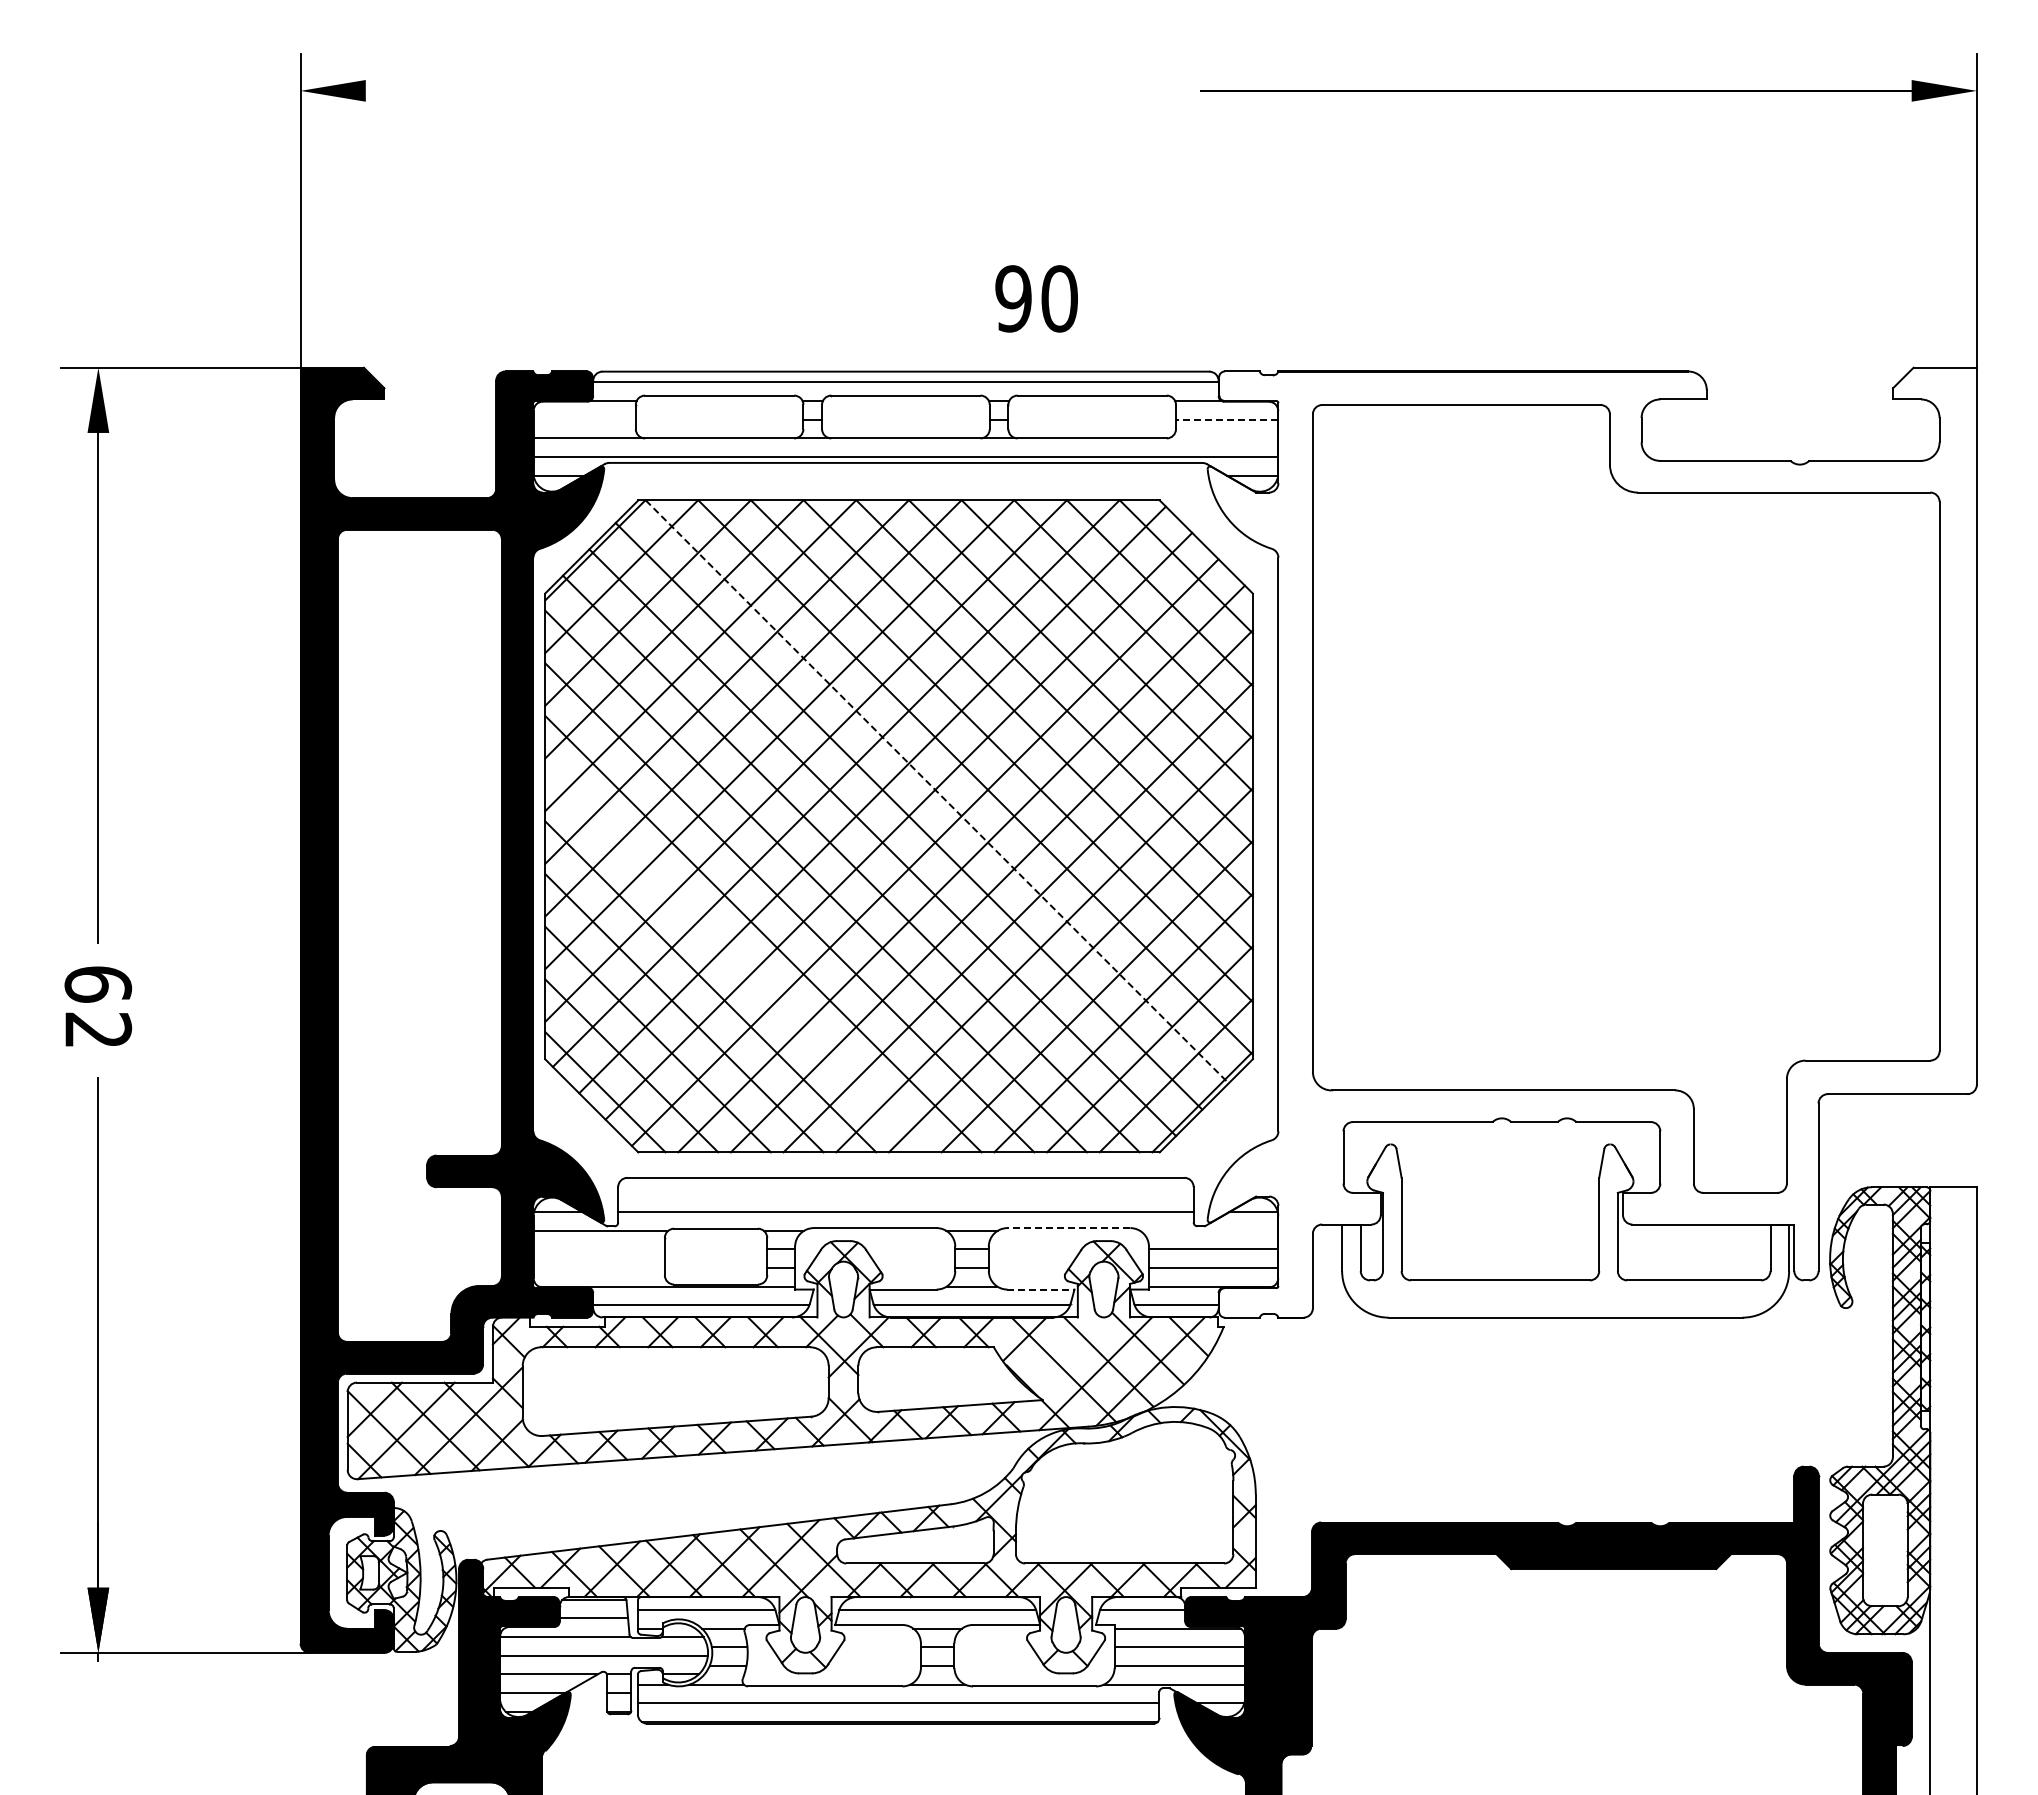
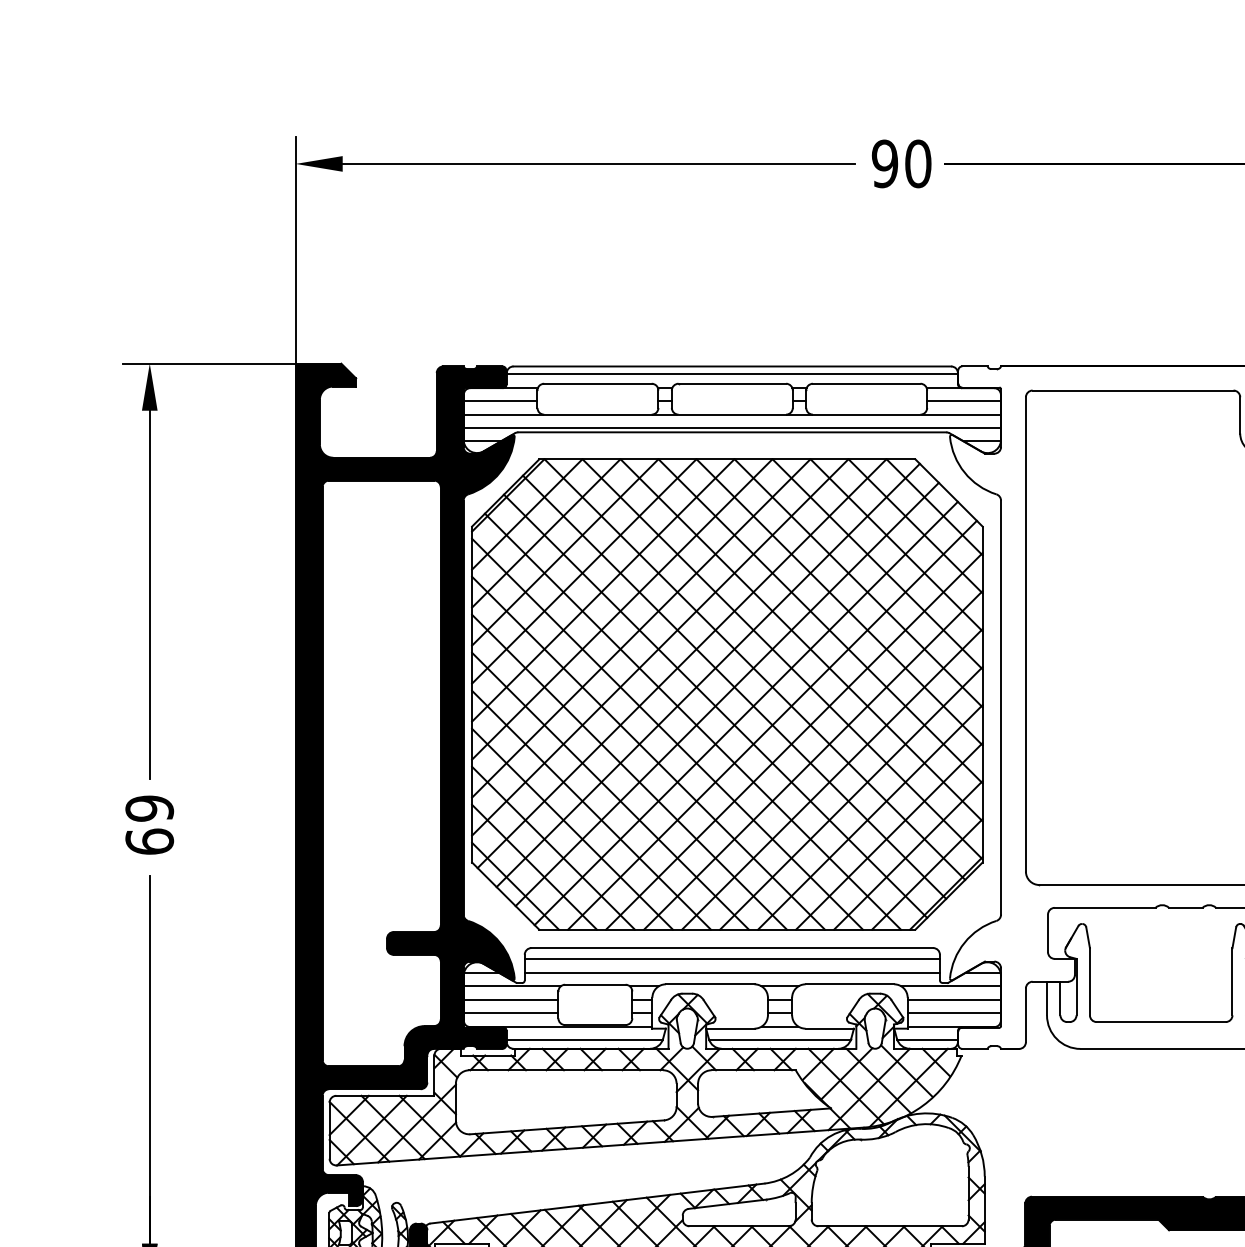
line: (720, 90) -> (598, 163), added
text: (1036, 298) -> (901, 163), moved
line: (584, 419) -> (500, 401), added
line: (1226, 419) -> (963, 401), dashed -> solid
line: (1223, 438) -> (961, 414), added
line: (937, 792) -> (755, 670), dashed -> solid
line: (736, 960) -> (610, 791), added
text: (97, 1030) -> (149, 841), 62 -> 69
line: (905, 1193) -> (732, 959), added
line: (1068, 1228) -> (849, 984), dashed -> solid
line: (1208, 1230) -> (950, 986), added
line: (598, 1249) -> (510, 999), added
line: (598, 1267) -> (510, 1012), added
line: (1040, 1289) -> (829, 1028), dashed -> solid
line: (1064, 1352) -> (846, 1074), added

